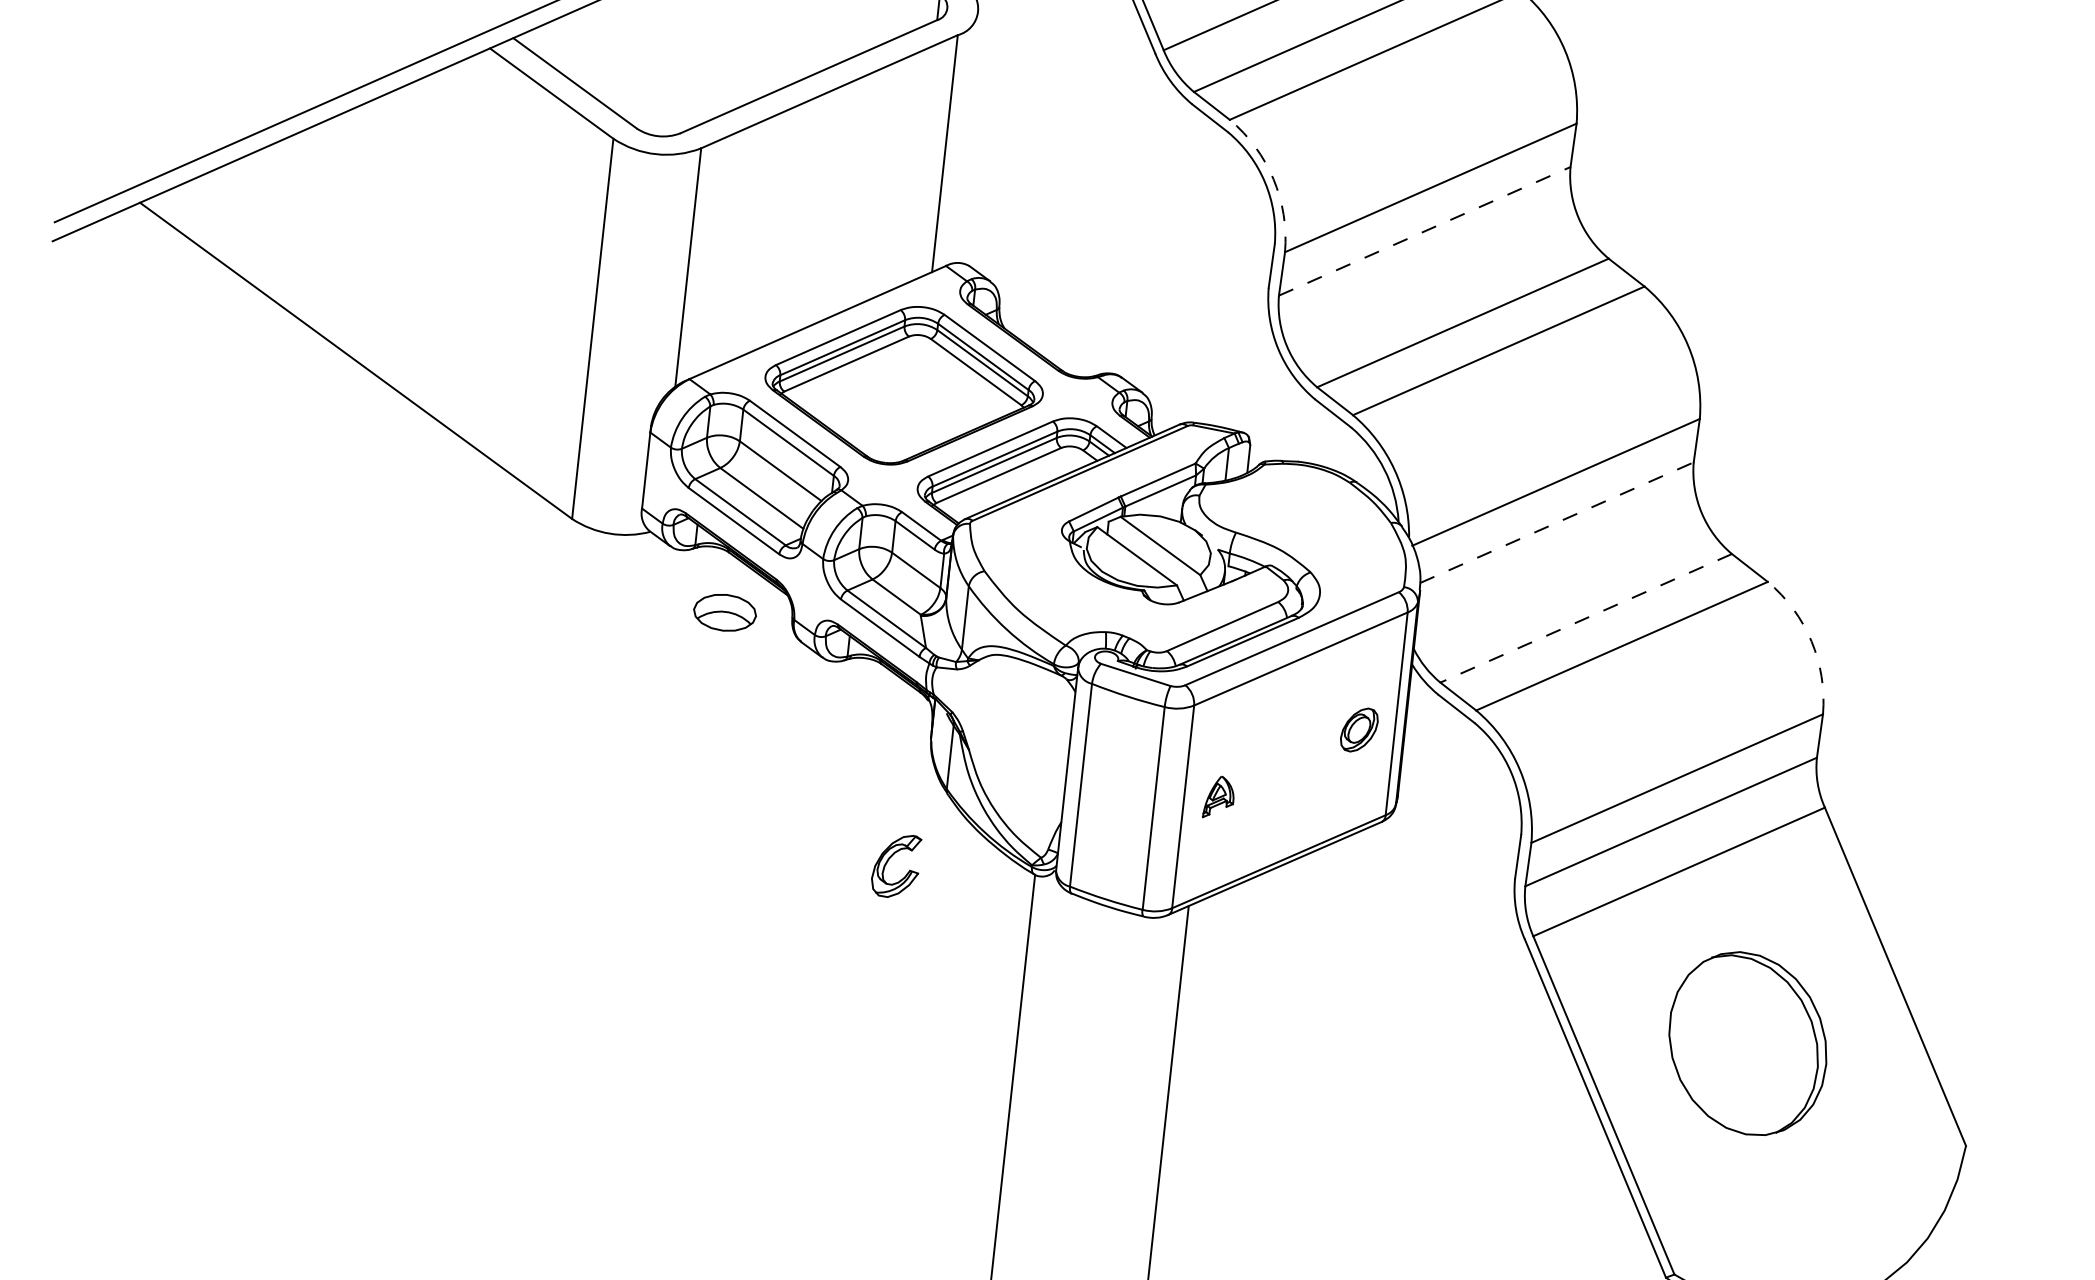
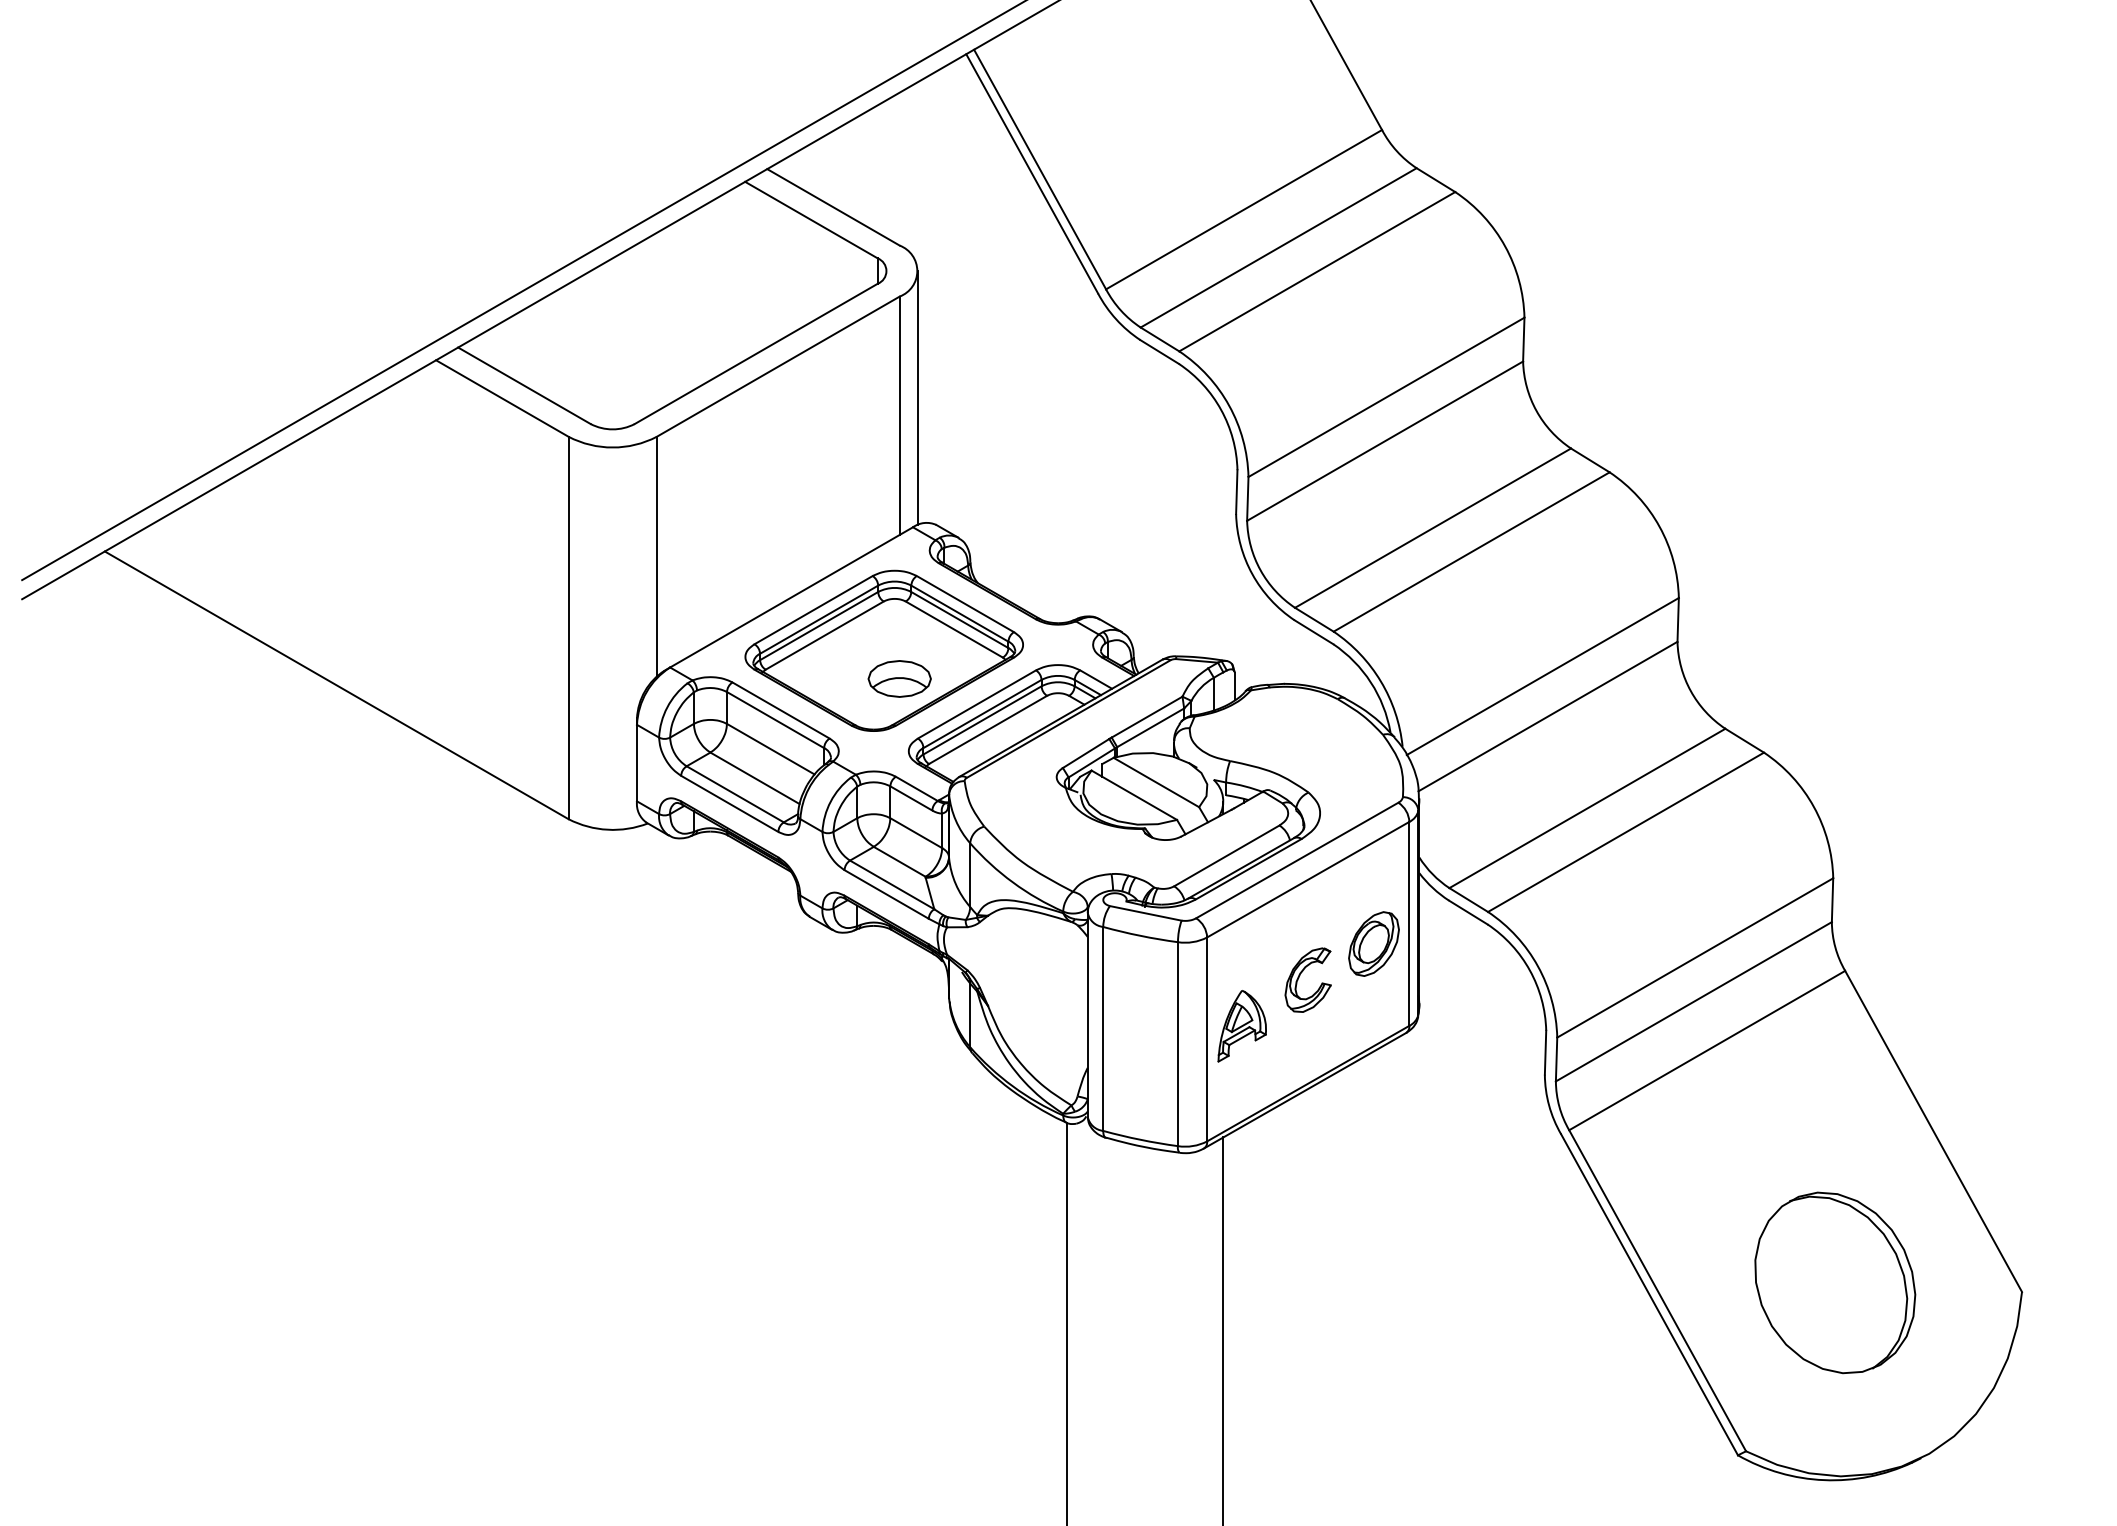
line: (965, 137) -> (918, 397), added
arc: (1273, 179) -> (1229, 405), dashed -> solid
line: (1425, 230) -> (1385, 440), dashed -> solid
line: (1556, 522) -> (1547, 716), dashed -> solid
part: (724, 612) -> (899, 678), moved
line: (1585, 618) -> (1586, 808), dashed -> solid
arc: (1811, 641) -> (1813, 807), dashed -> solid
part: (1358, 729) -> (1373, 943), size x1.43
part: (1218, 797) -> (1241, 1026), size x1.67
part: (889, 860) -> (1300, 975), moved
part: (1748, 1043) -> (1835, 1282), moved

